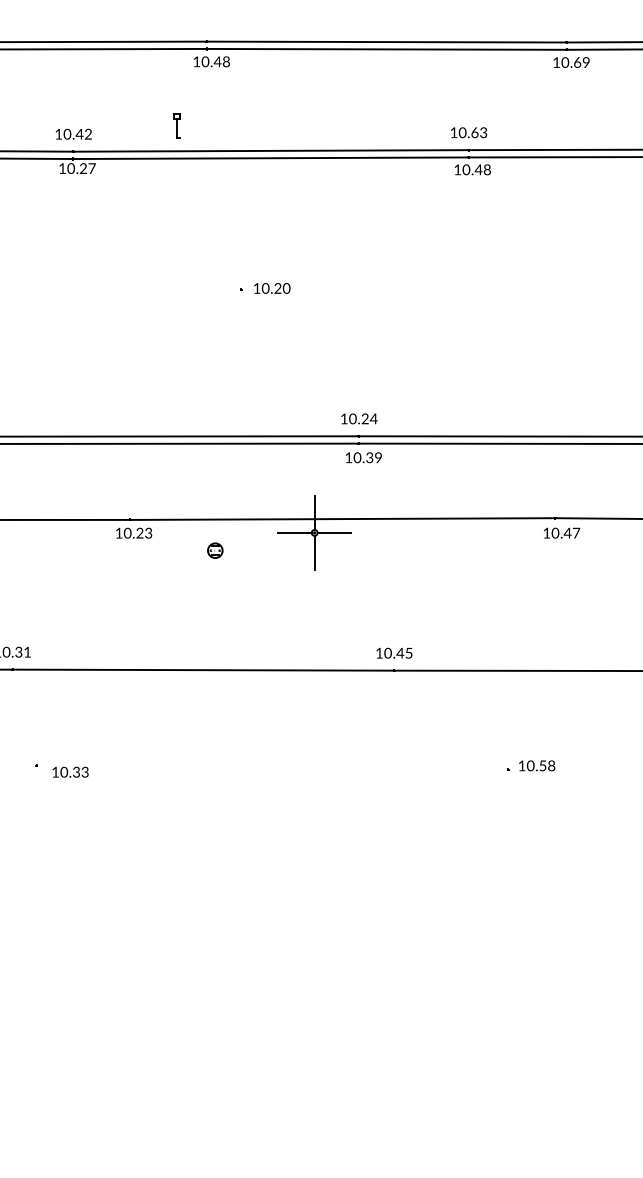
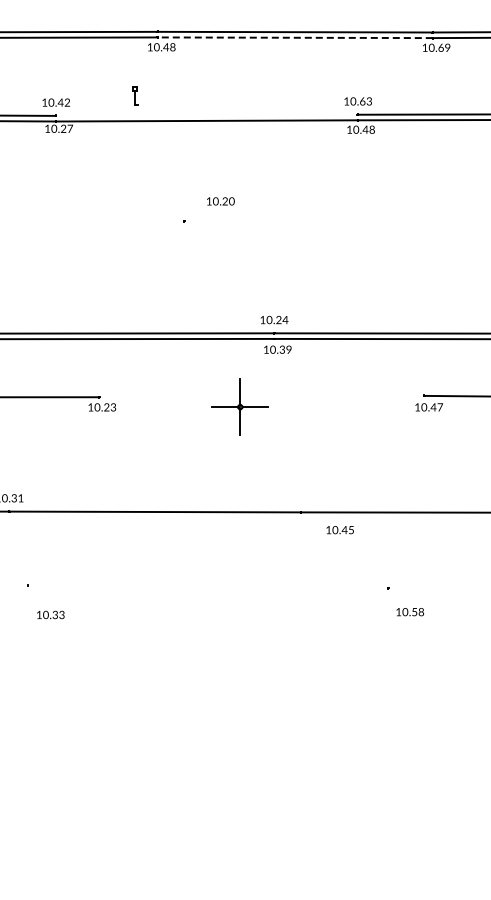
line: (385, 49) -> (294, 37), solid -> dashed
line: (270, 149) -> (206, 114), removed
text: (271, 288) -> (220, 201), moved
line: (342, 518) -> (261, 396), removed
part: (214, 550) -> (163, 420), removed
text: (393, 653) -> (339, 530), moved
text: (536, 766) -> (409, 612), moved
text: (70, 771) -> (50, 614), moved

